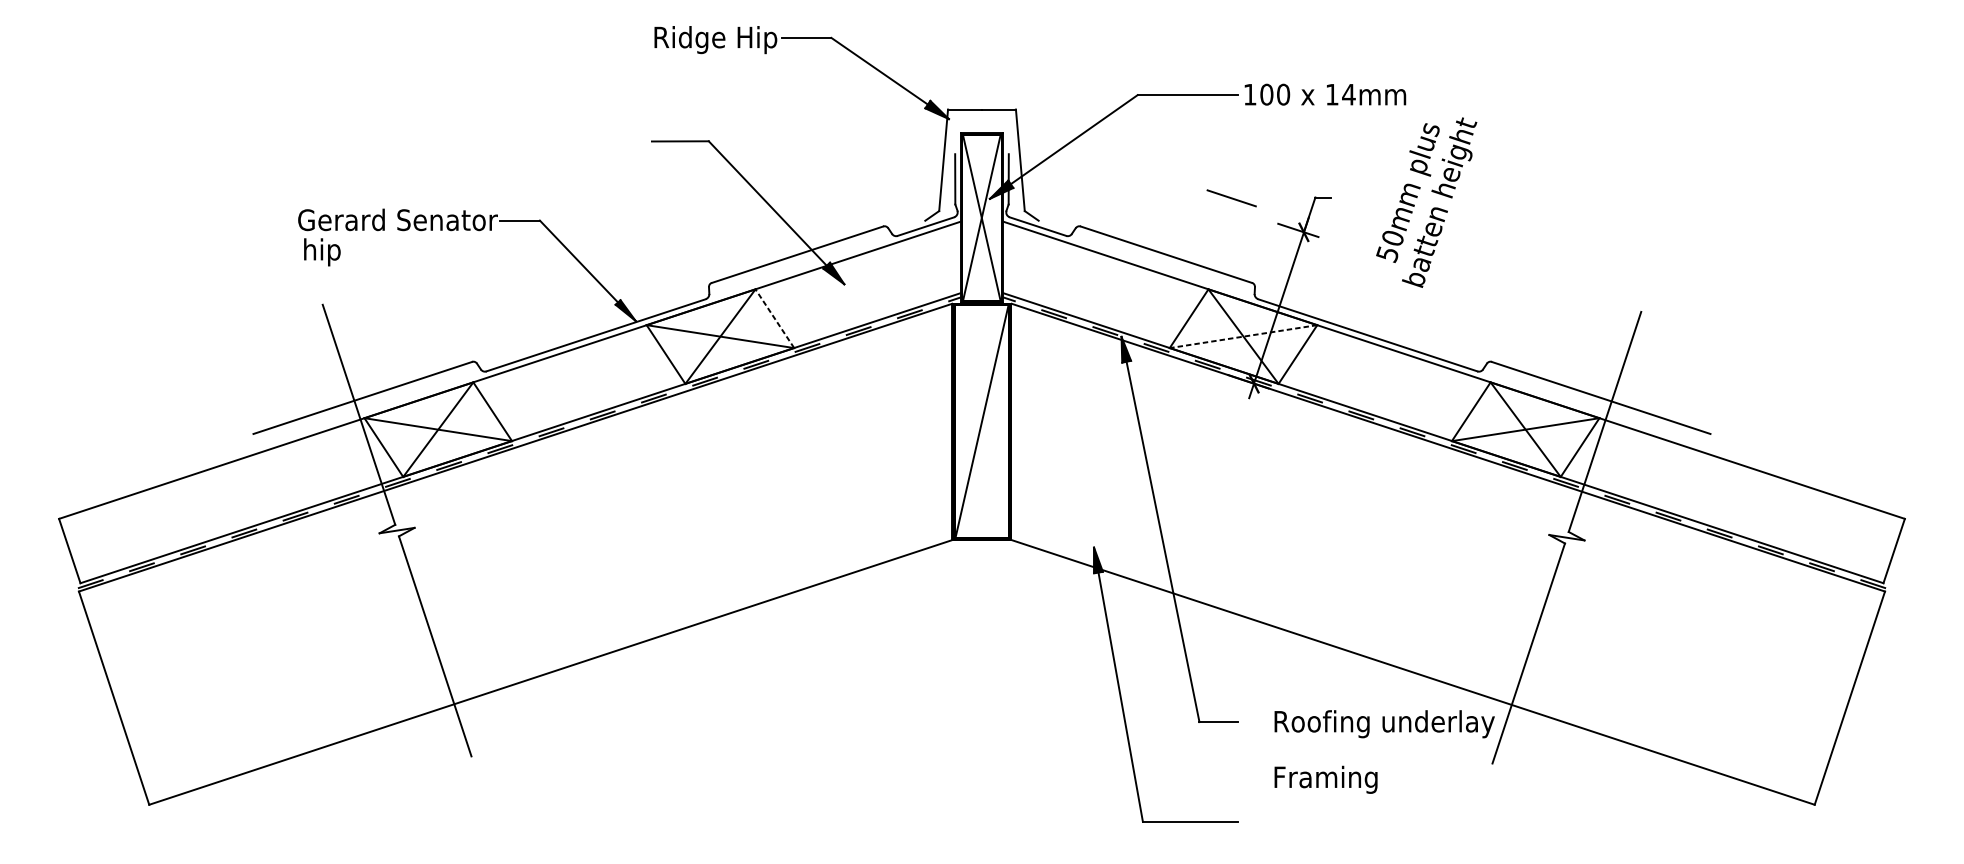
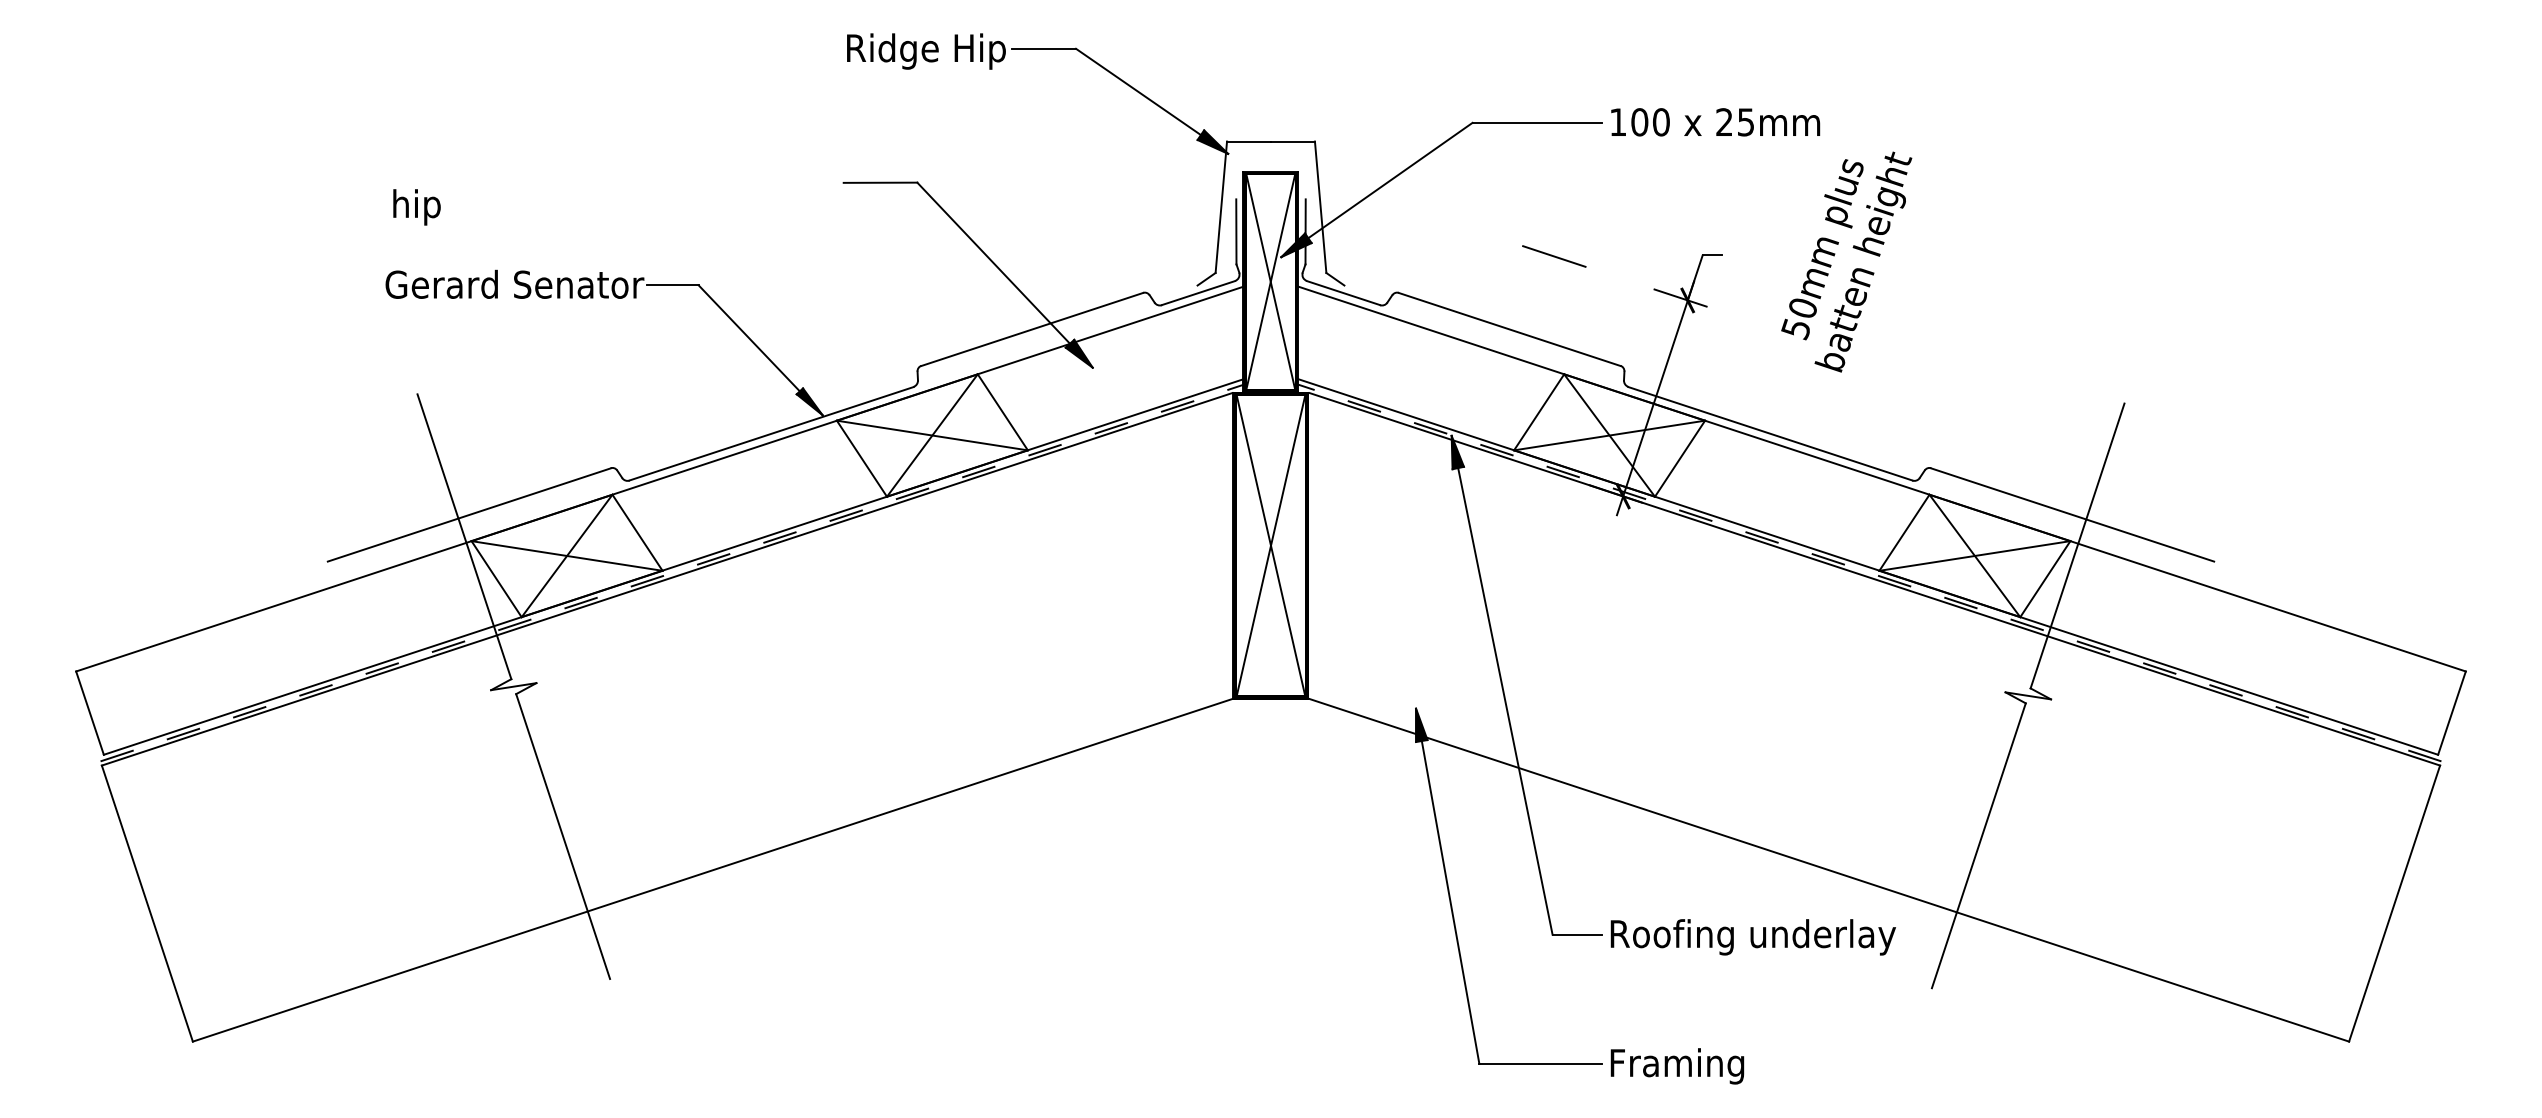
text: (1340, 94) -> (1735, 122), 14mm -> 25mm
line: (1231, 198) -> (1554, 256), moved
text: (321, 252) -> (416, 207), moved
line: (774, 318) -> (1002, 412), dashed -> solid
line: (1243, 336) -> (1609, 435), dashed -> solid
line: (981, 421) -> (1270, 545), added
text: (1384, 724) -> (1752, 937), moved
text: (1326, 779) -> (1677, 1066), moved

